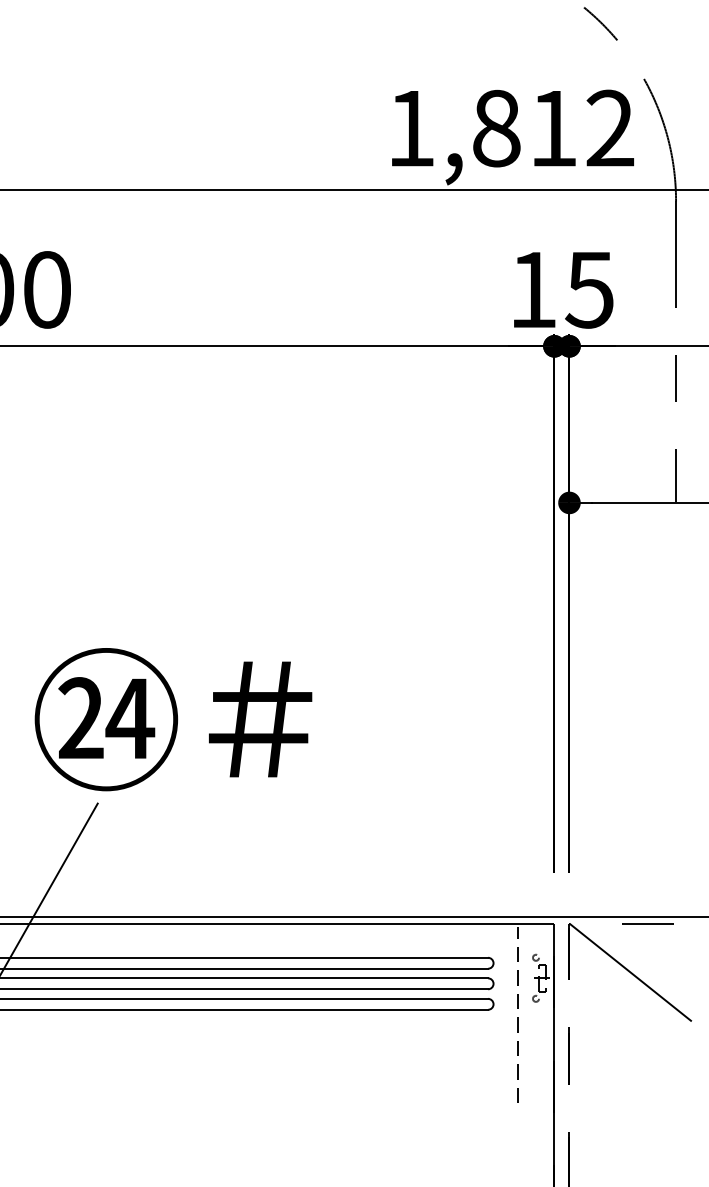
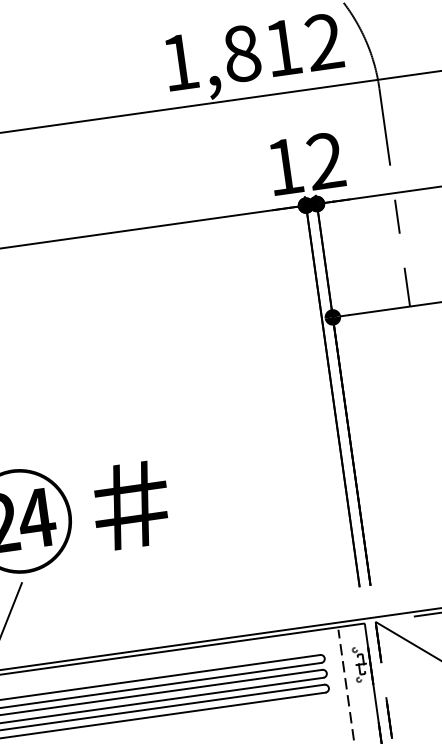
text: (589, 289) -> (325, 160), 15 -> 12

